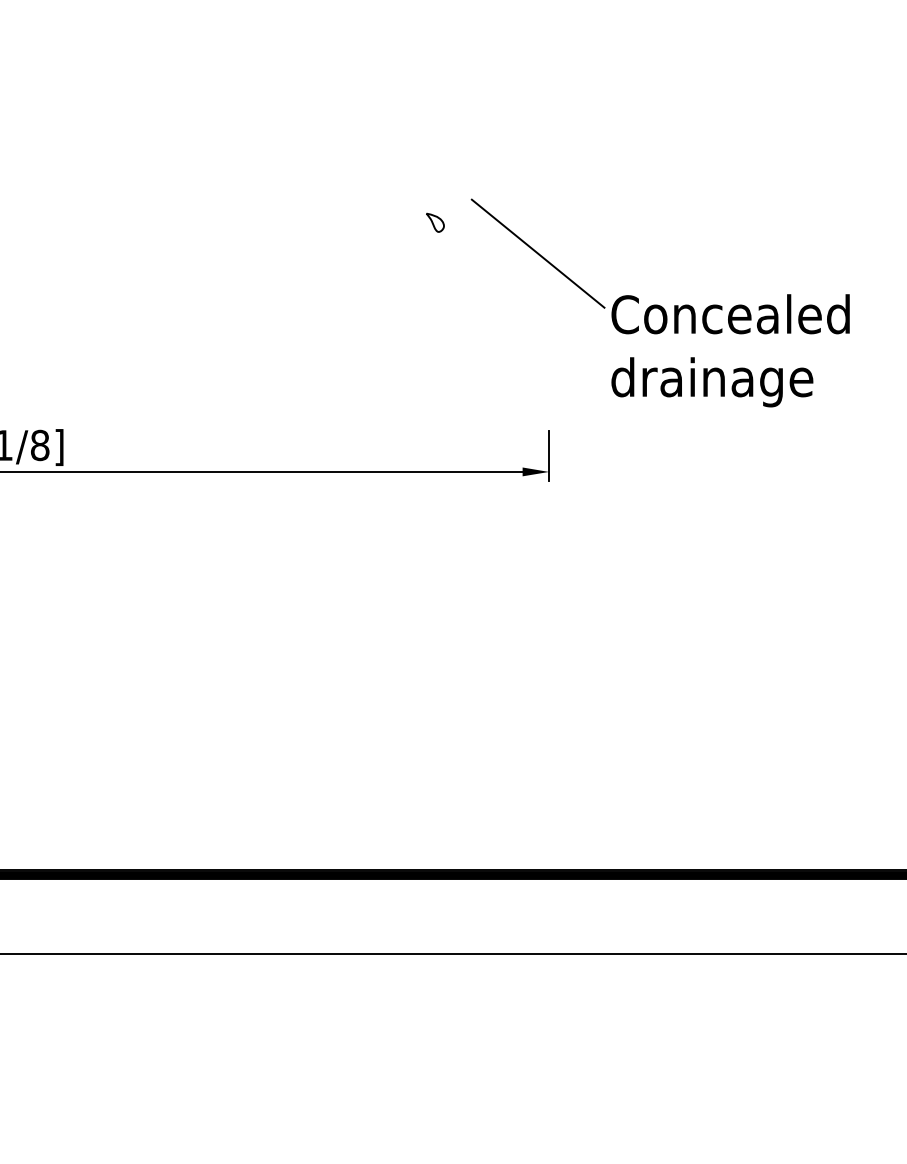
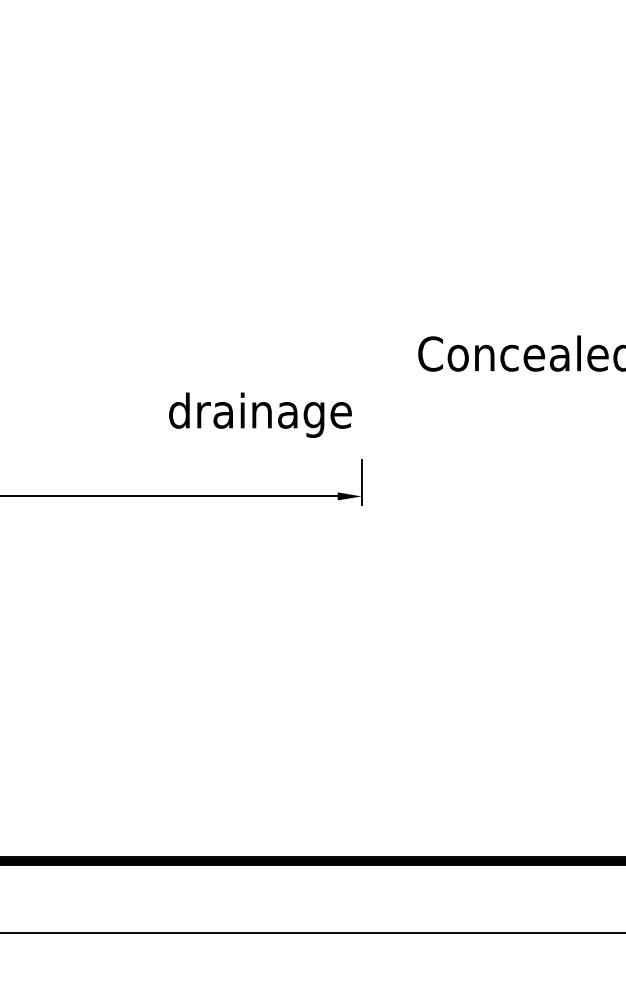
part: (435, 222) -> (258, 270), removed
line: (537, 253) -> (351, 298), removed
text: (712, 382) -> (260, 415), moved

